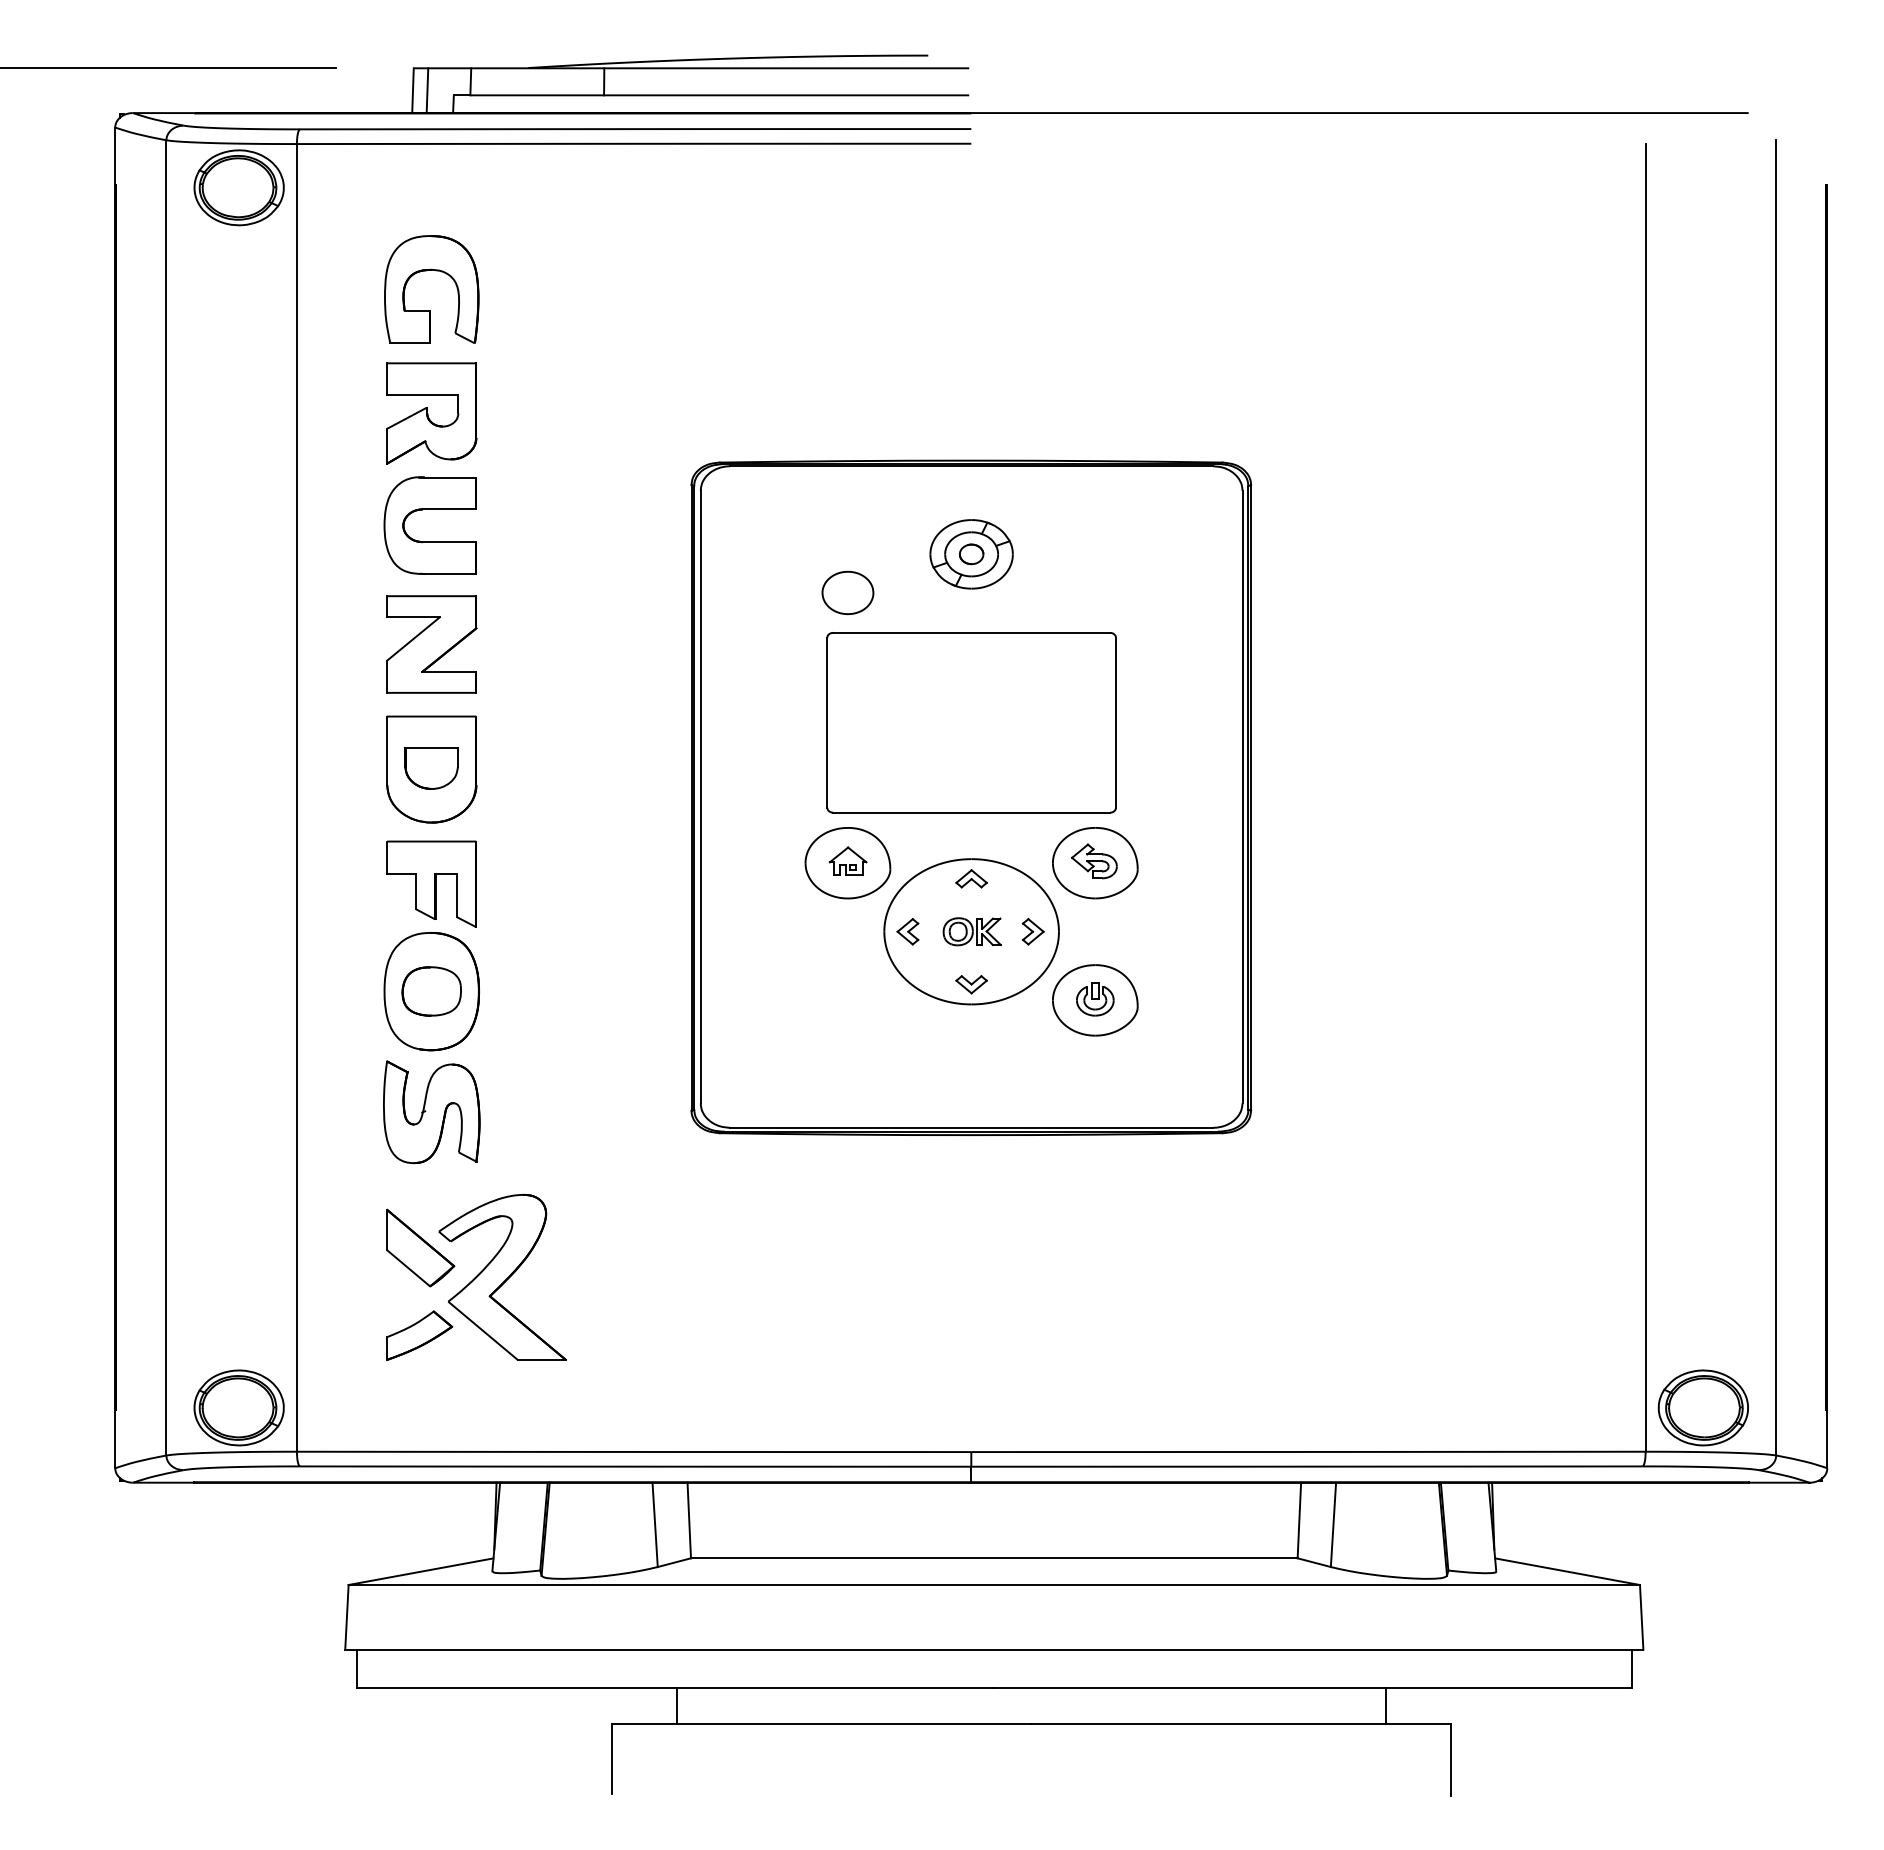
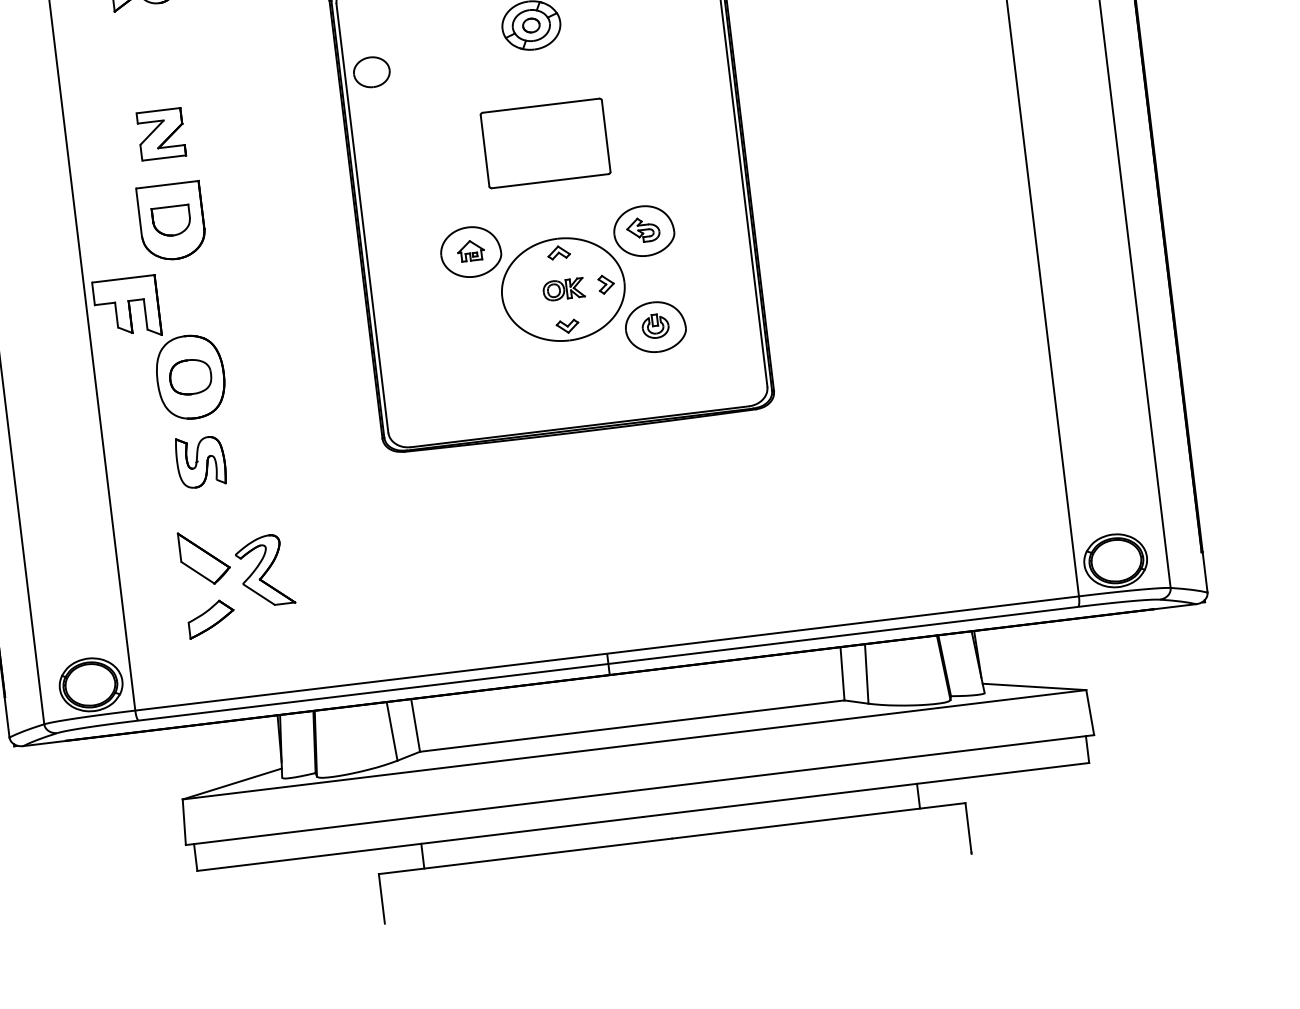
part: (429, 509) -> (148, 40), removed
part: (847, 592) -> (371, 71), moved
part: (431, 644) -> (161, 134), size x0.7
part: (971, 722) -> (545, 143), size x0.6
part: (431, 883) -> (126, 308), moved
part: (907, 931) -> (518, 294), removed
part: (431, 1112) -> (200, 461), size x0.7
part: (502, 1276) -> (264, 570), size x0.6

